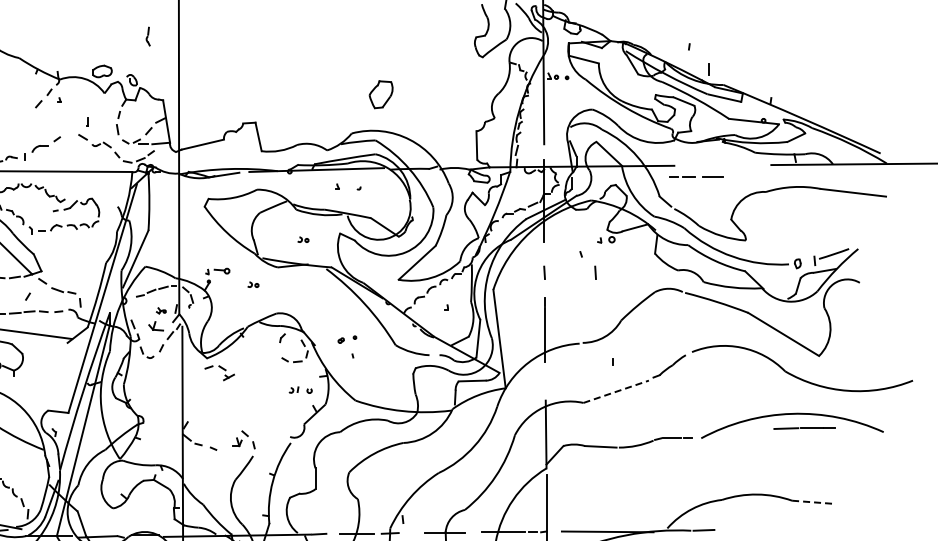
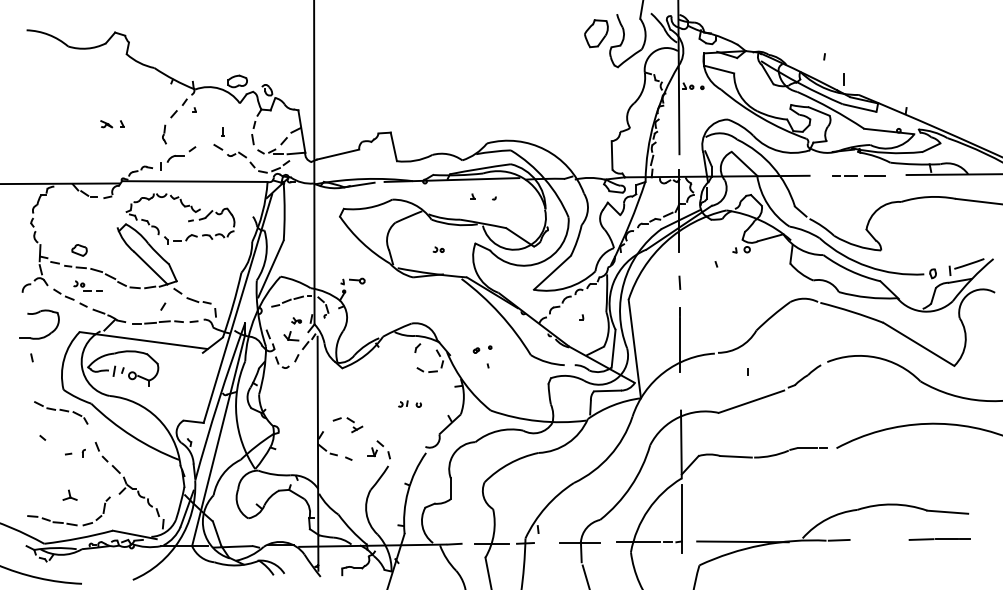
part: (148, 36) -> (164, 134), moved
part: (381, 94) -> (596, 33), moved
line: (695, 176) -> (857, 175), moved
line: (595, 272) -> (730, 282), removed
part: (253, 284) -> (388, 294), removed
part: (219, 373) -> (347, 425), moved
part: (300, 389) -> (409, 403), moved
line: (616, 391) -> (751, 401), dashed -> solid
line: (804, 428) -> (939, 539), moved
line: (813, 502) -> (948, 512), dashed -> solid

